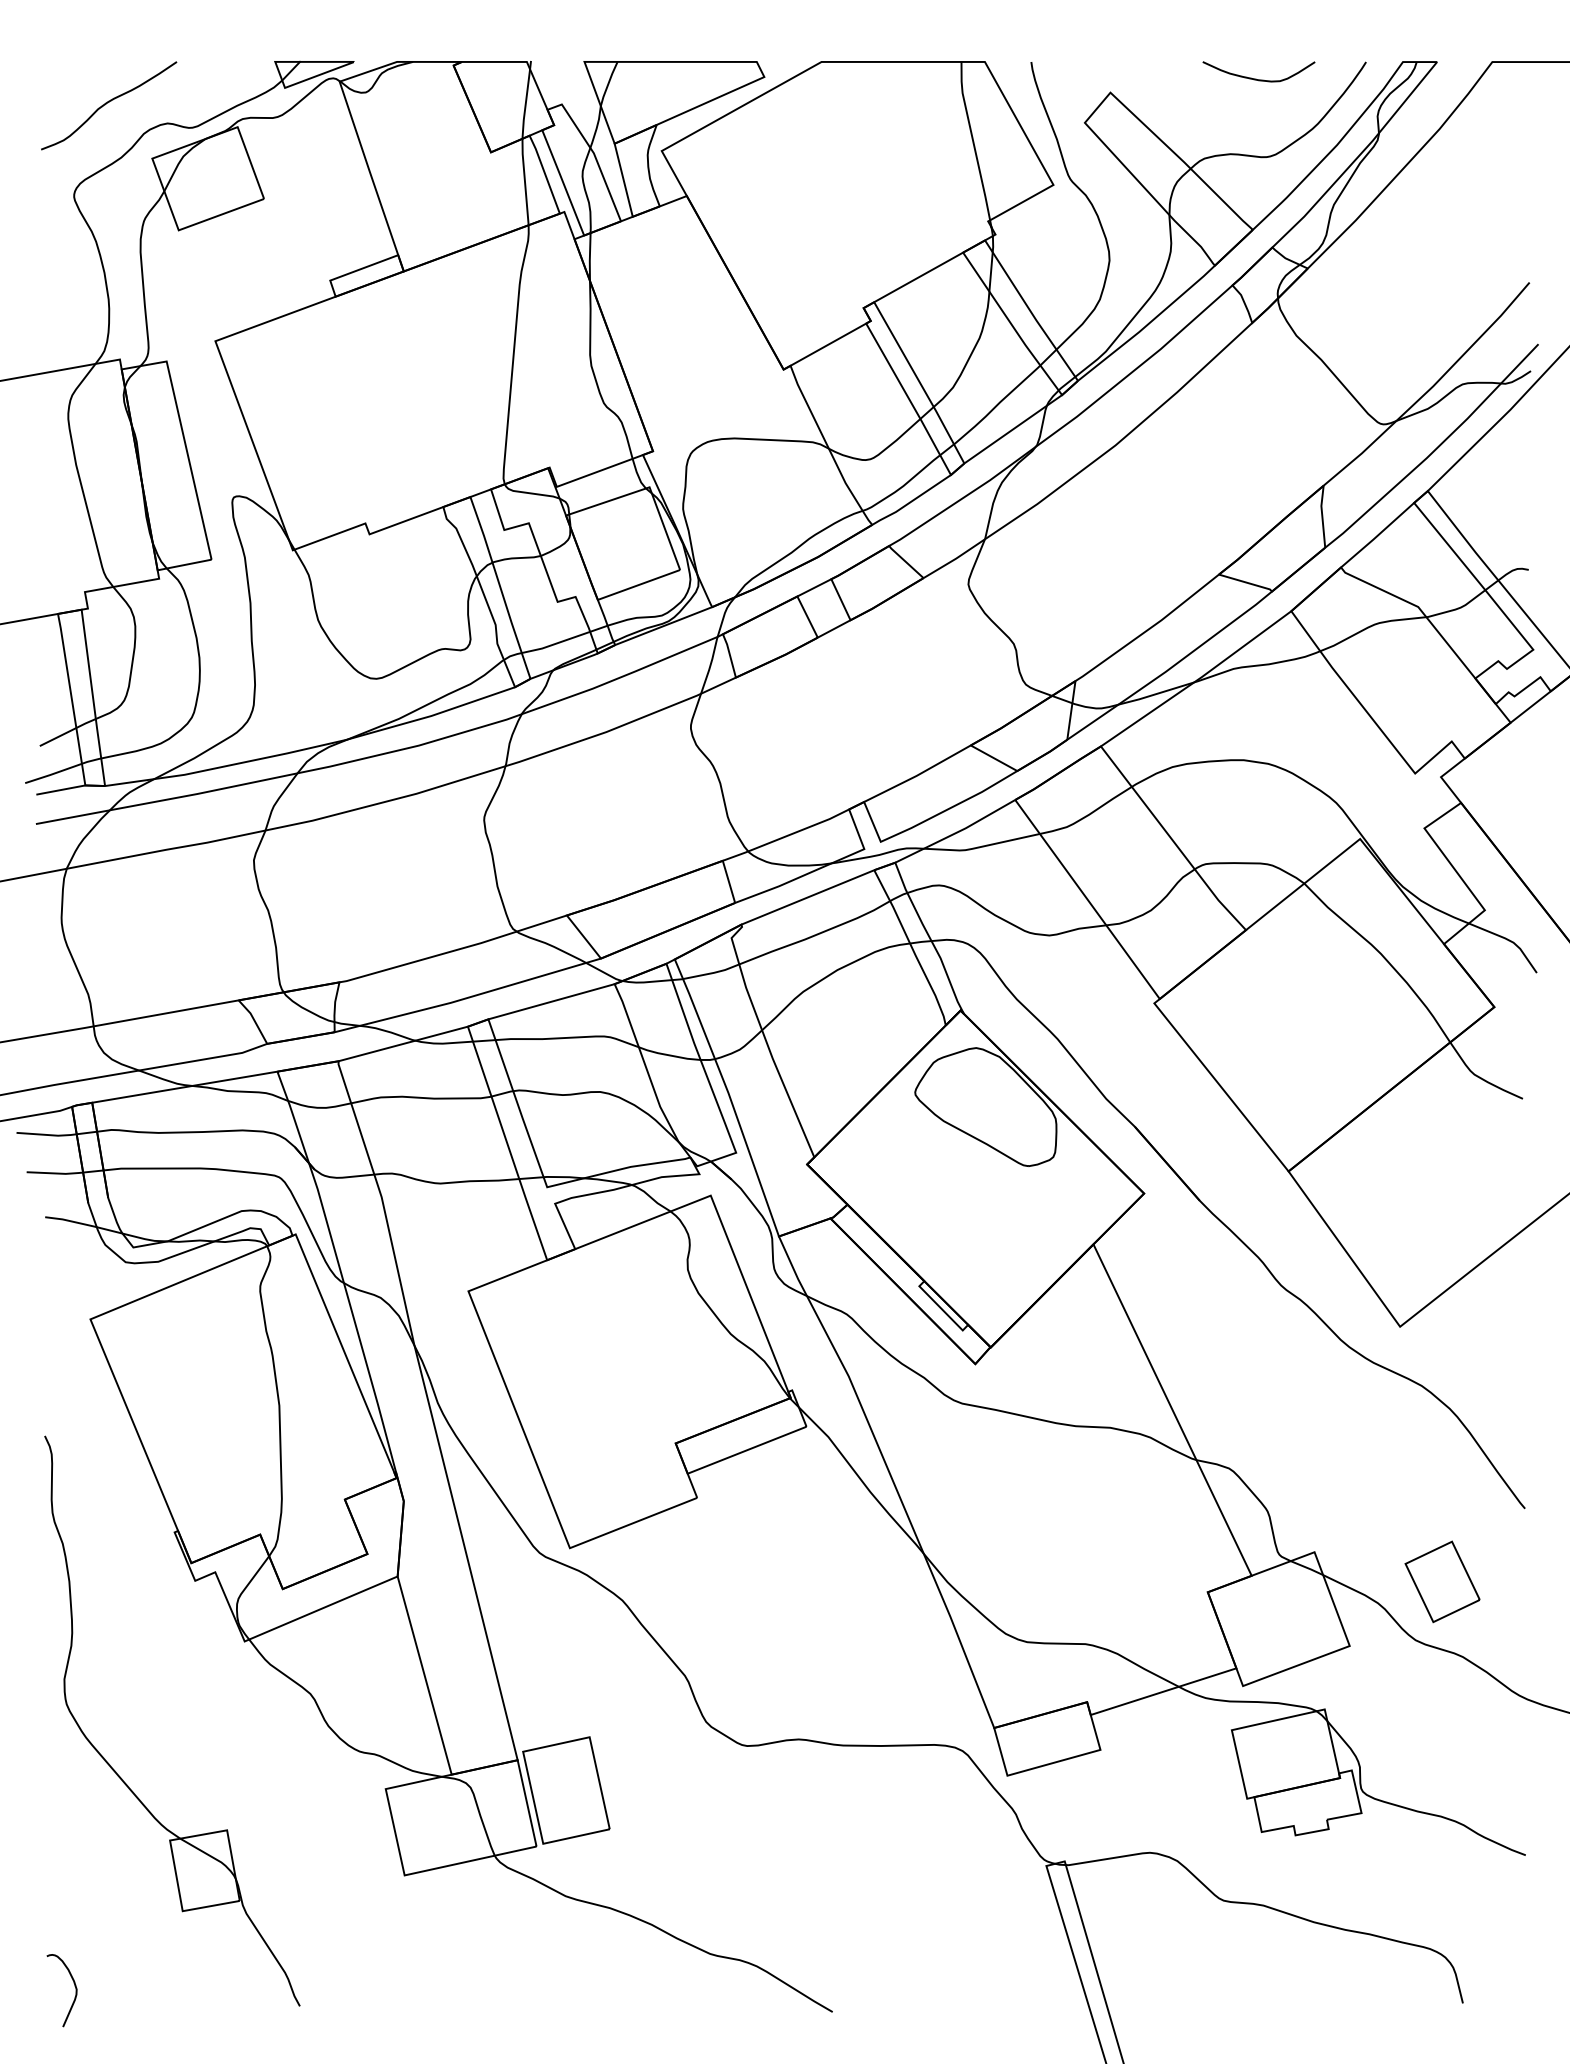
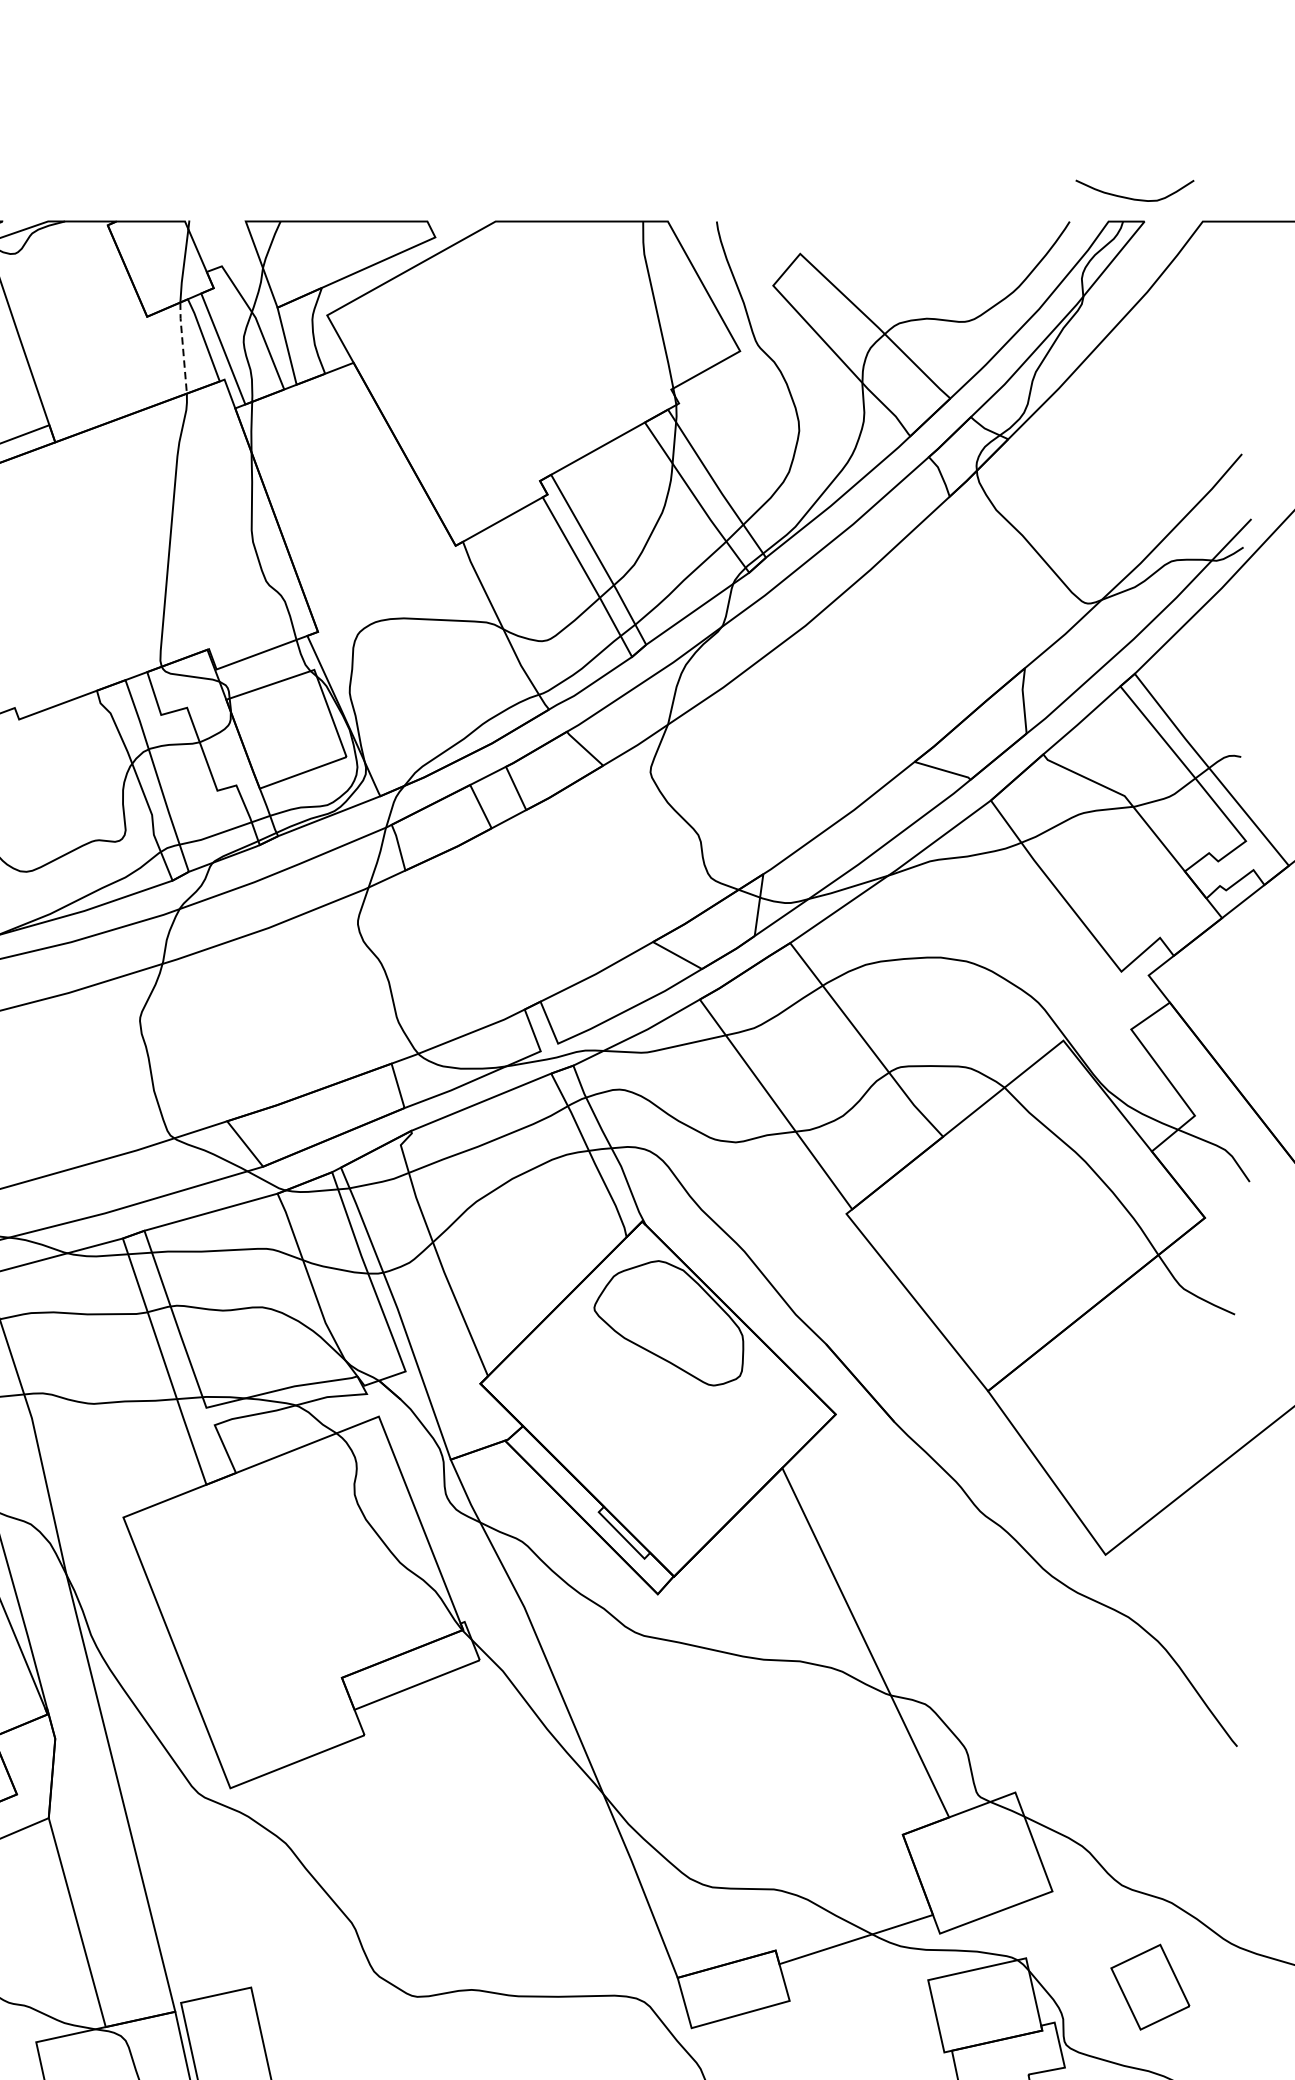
curve: (1256, 78) -> (1132, 197), moved
line: (525, 181) -> (183, 347), solid -> dashed
part: (1442, 1581) -> (1150, 1986), moved

